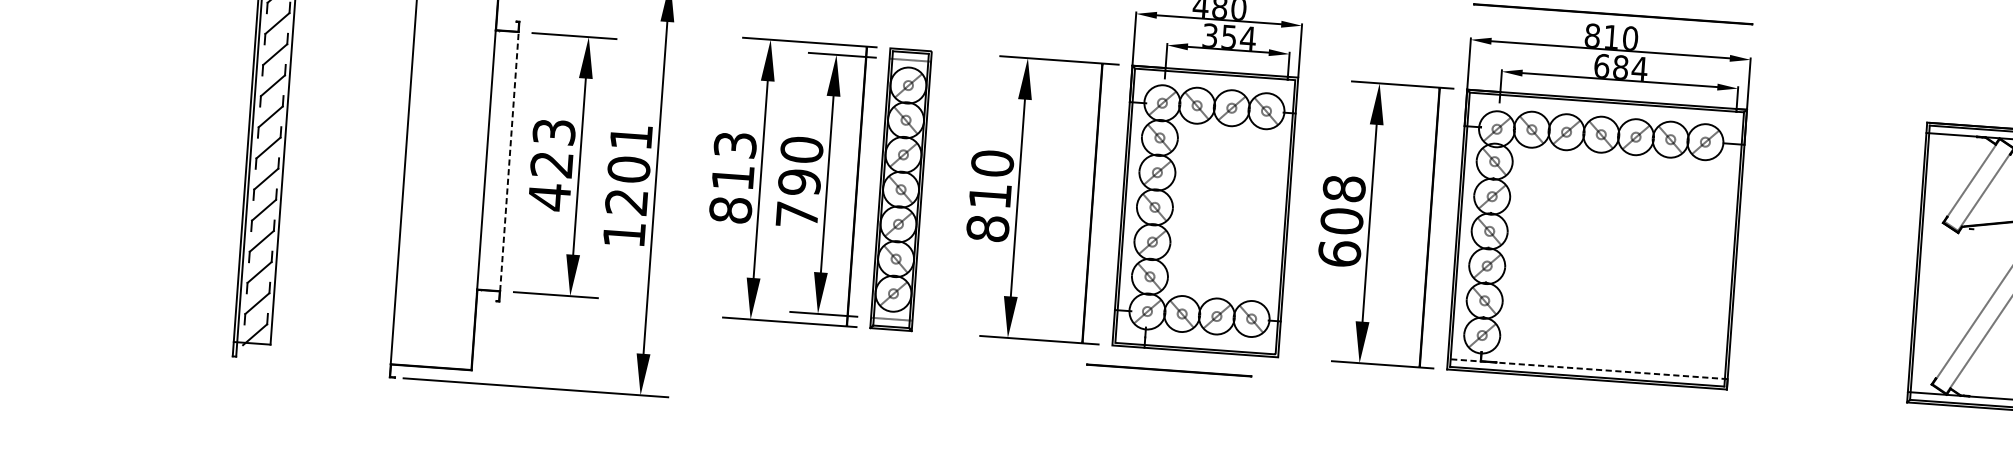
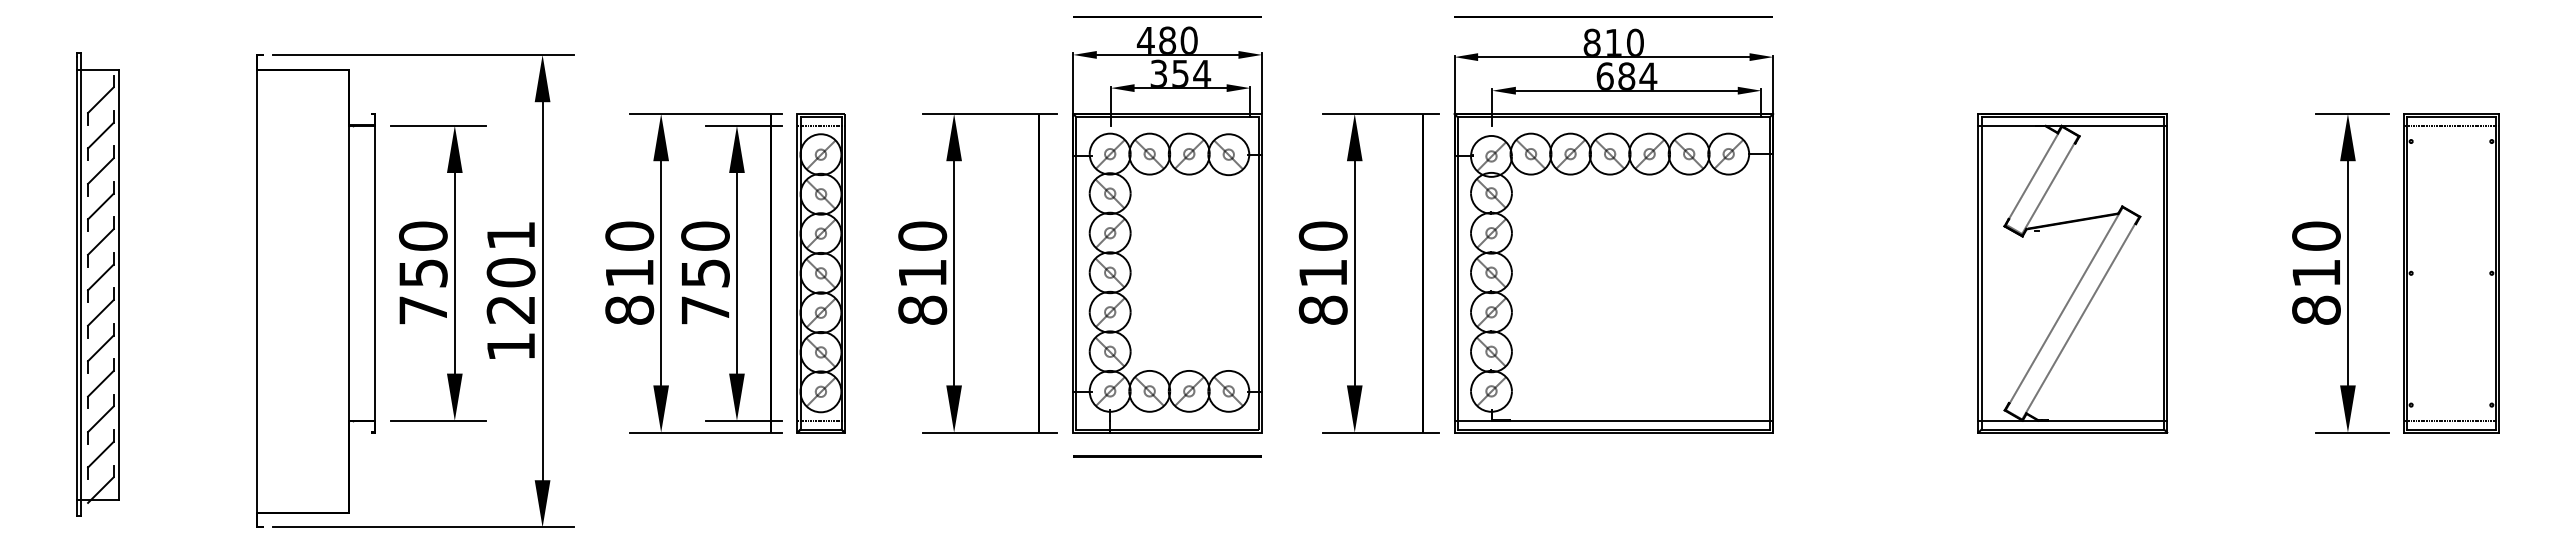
text: (735, 144) -> (629, 235), 813 -> 810
line: (508, 161) -> (374, 273), dashed -> solid
text: (552, 164) -> (423, 273), 423 -> 750
text: (799, 182) -> (705, 273), 790 -> 750
text: (1341, 220) -> (1322, 272), 608 -> 810
line: (1587, 368) -> (1613, 420), dashed -> solid
line: (1169, 370) -> (1167, 456), moved

